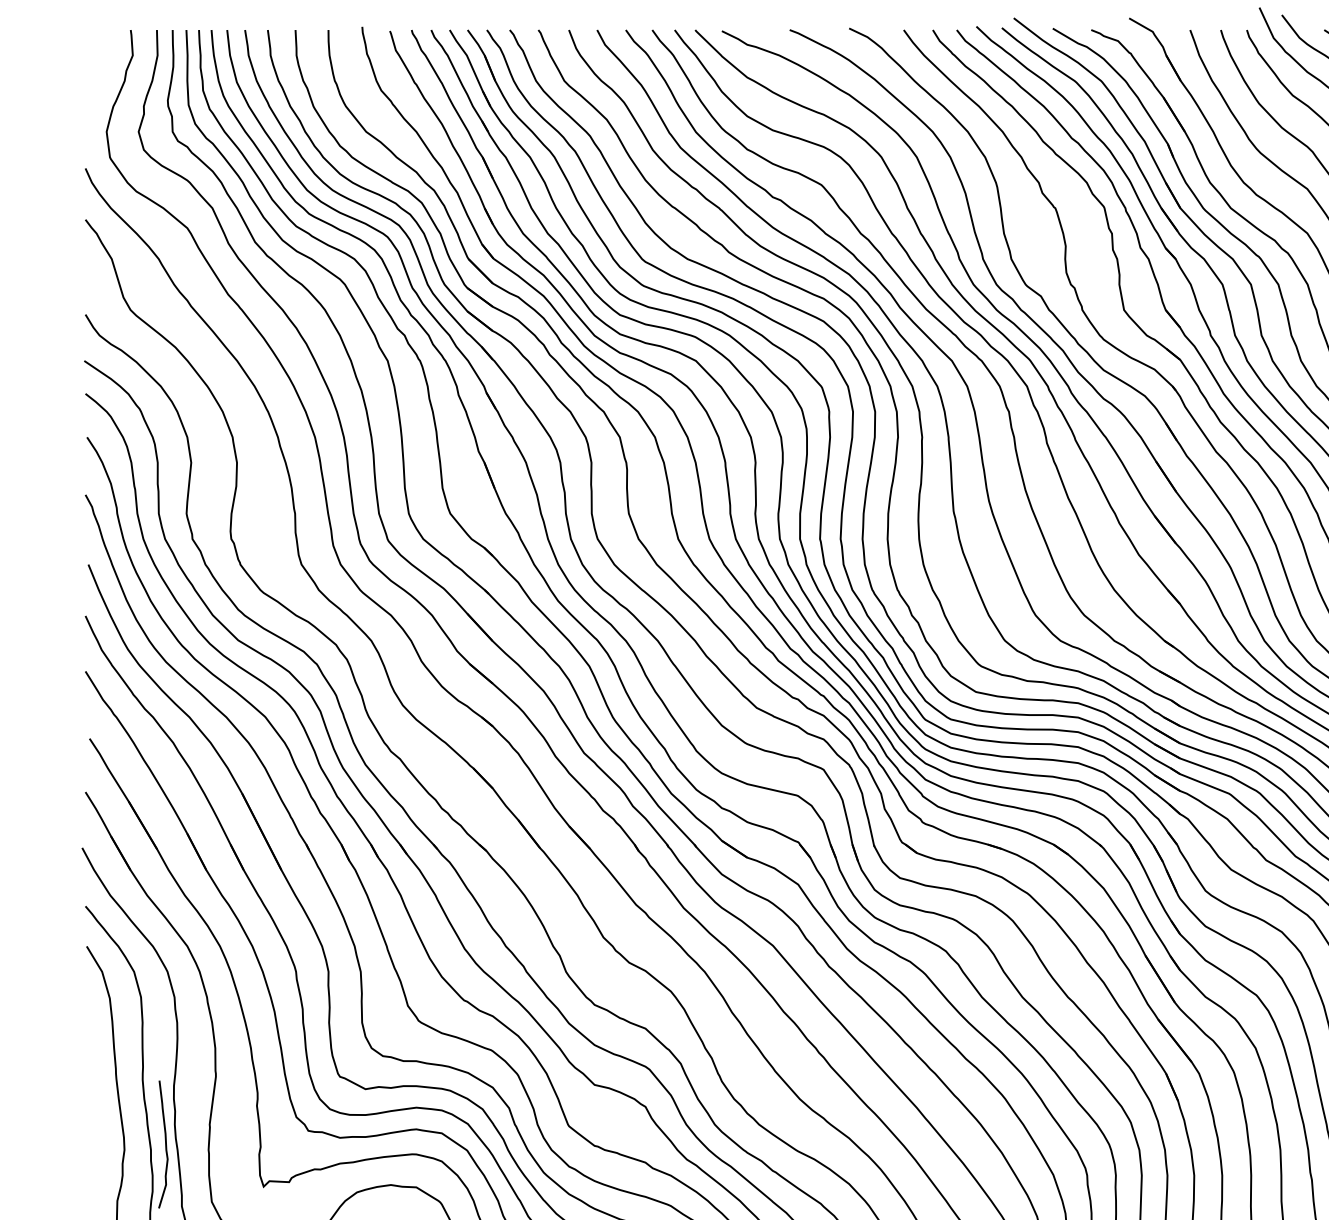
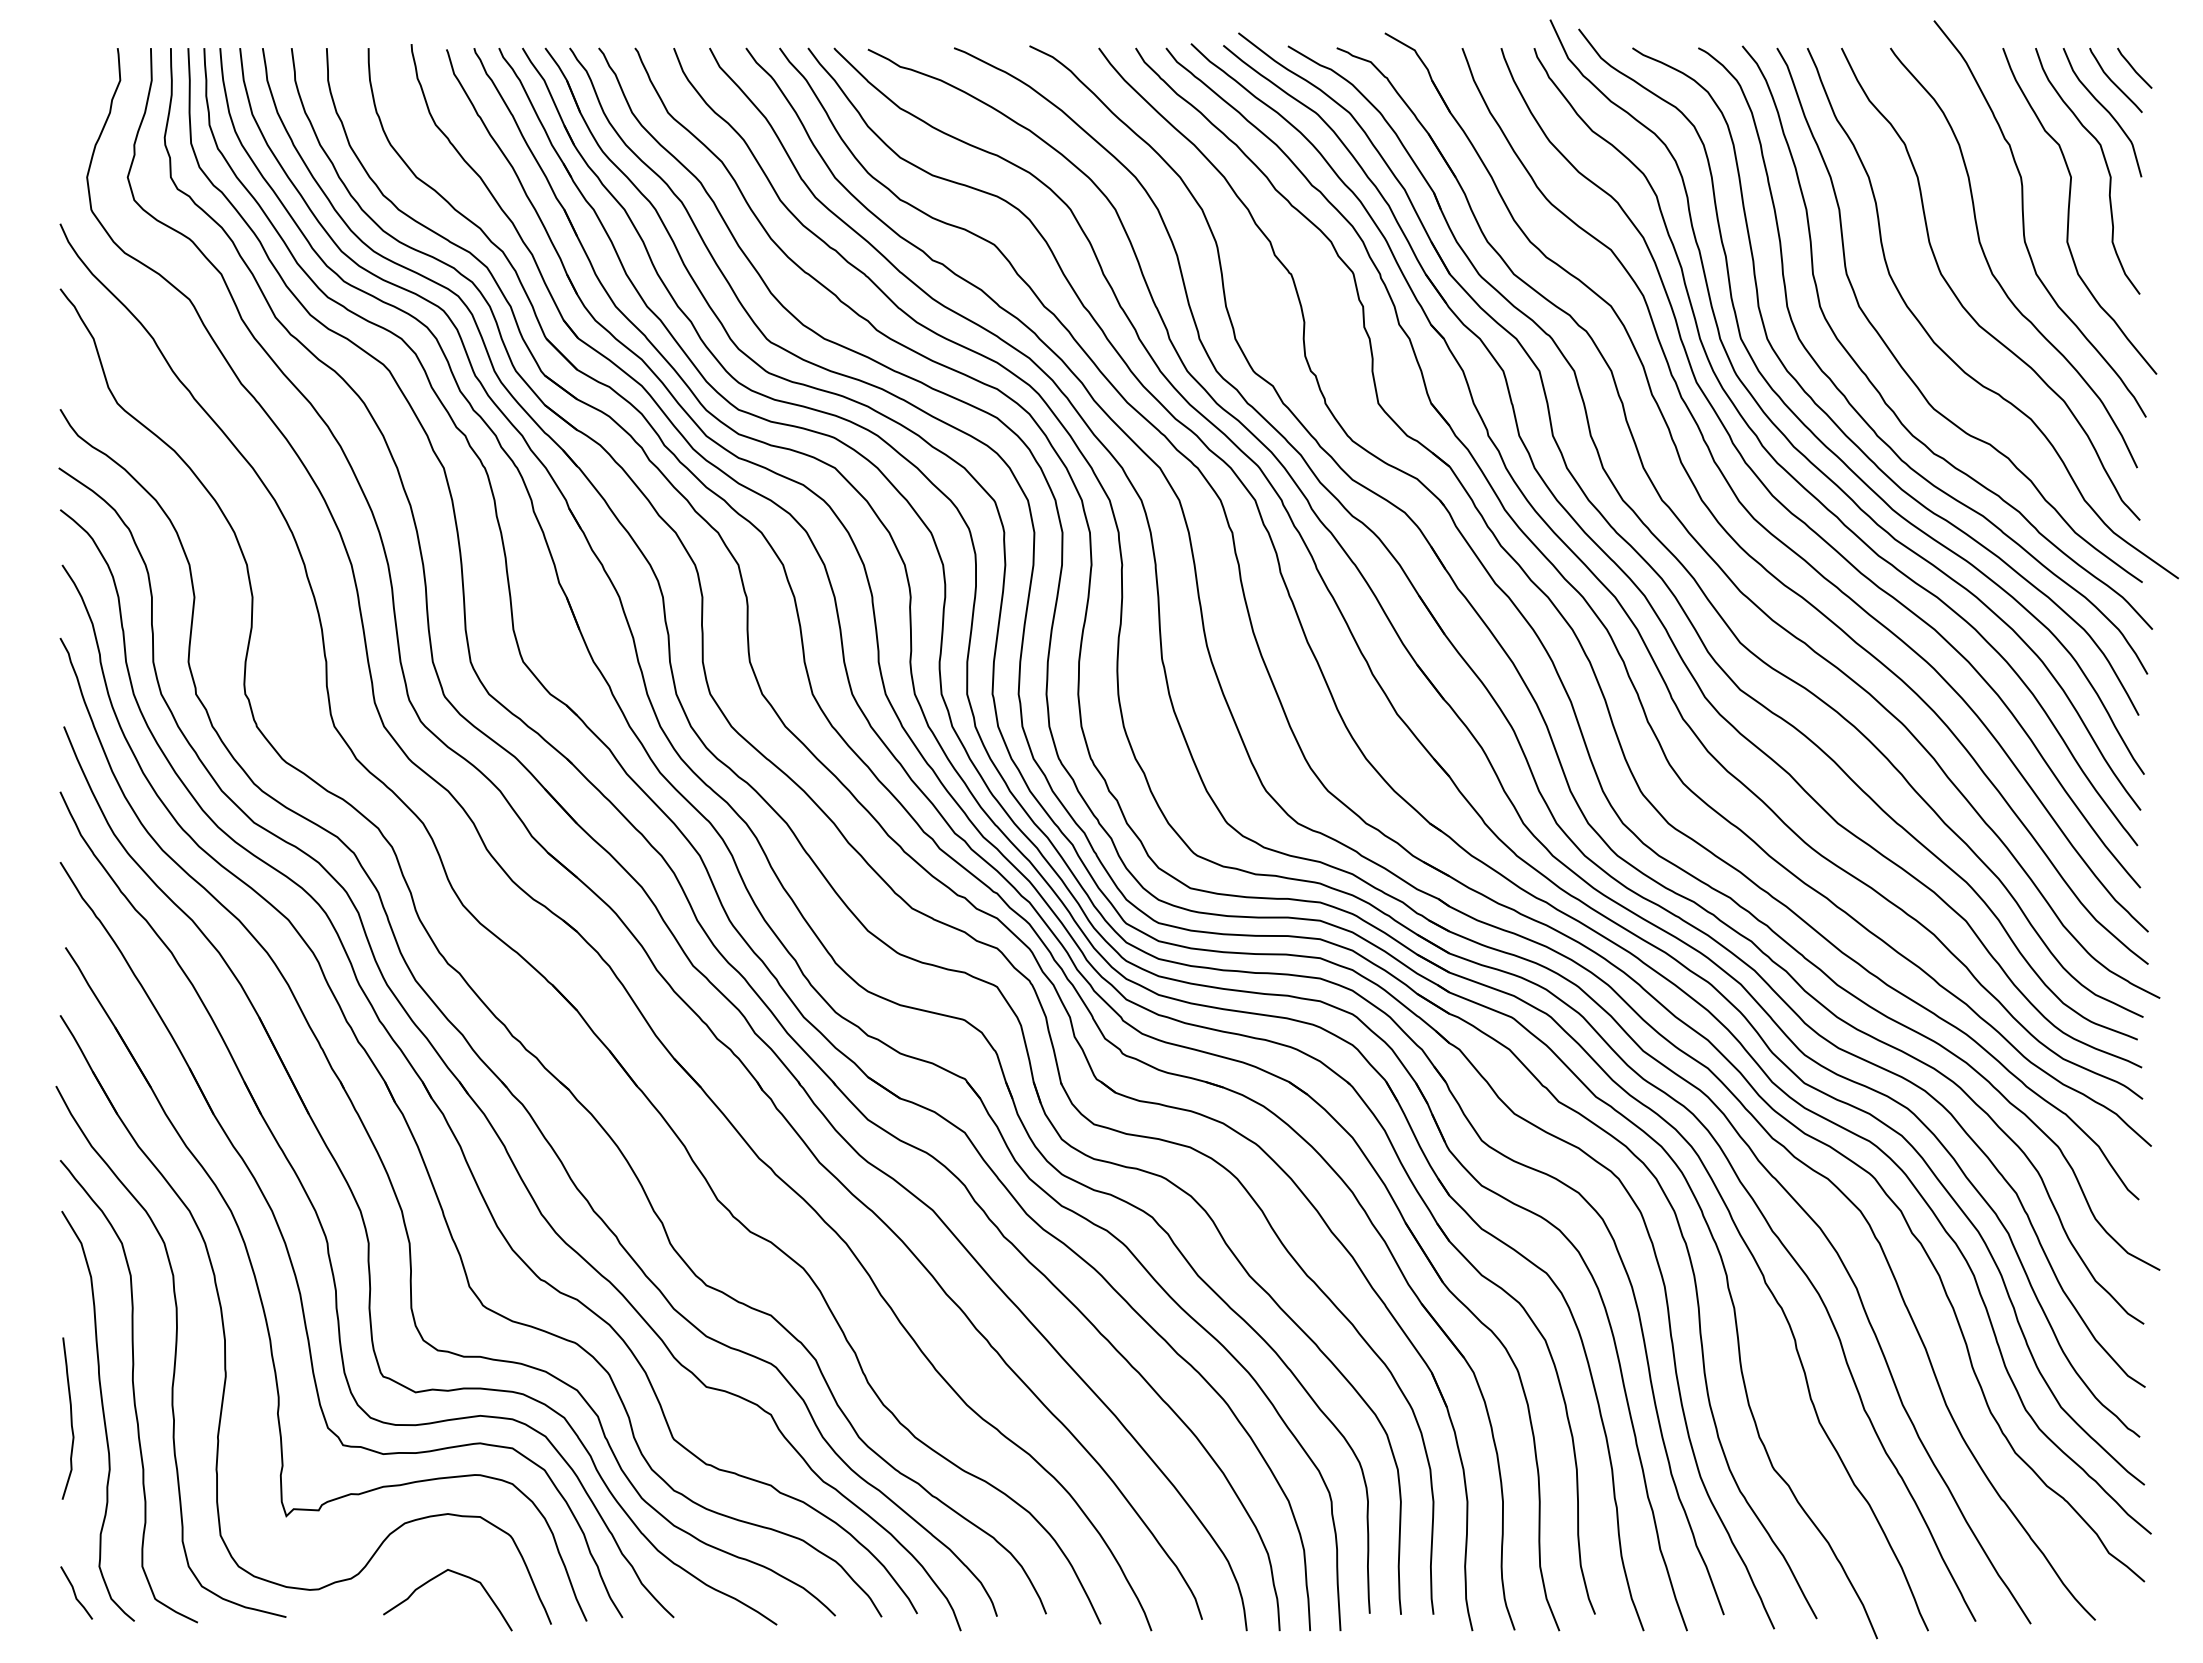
curve: (165, 1144) -> (70, 1418), moved

